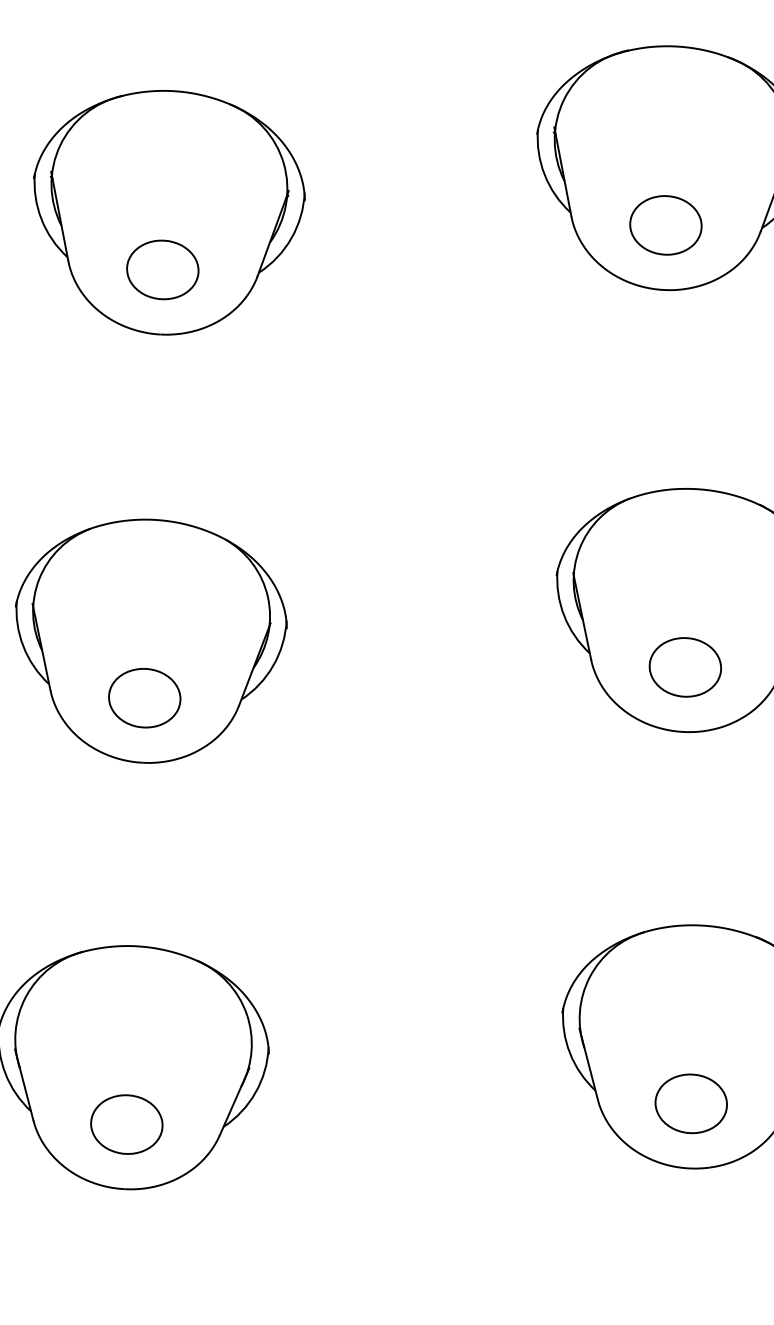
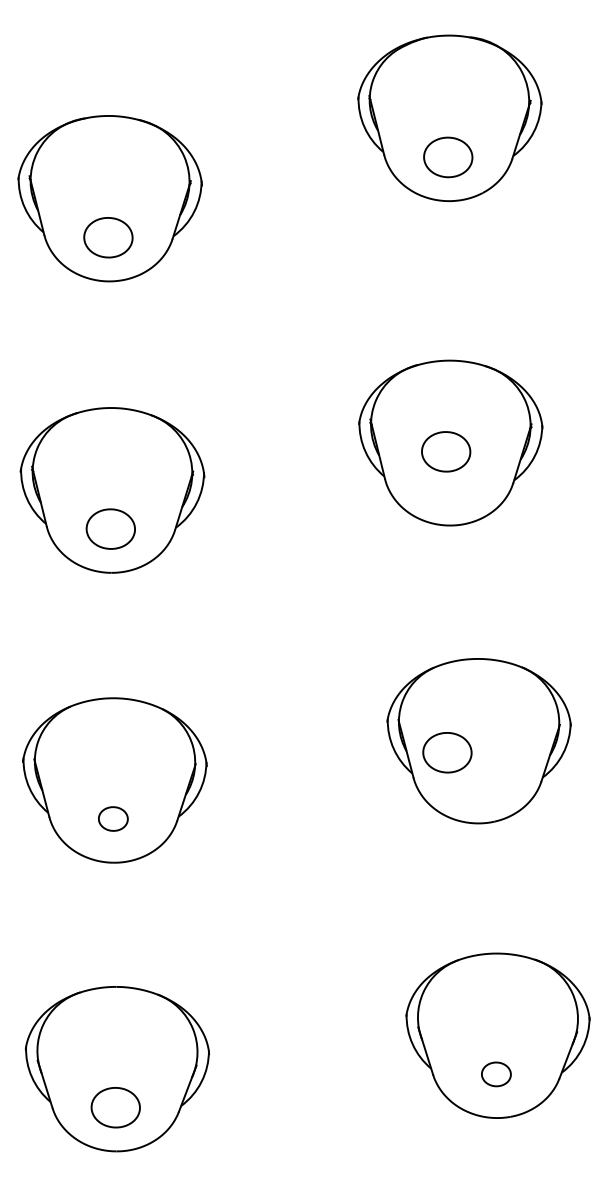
part: (666, 224) -> (446, 451), moved
part: (685, 667) -> (447, 752), moved
part: (145, 697) -> (113, 818), size x0.6
part: (691, 1104) -> (496, 1074), size x0.6

